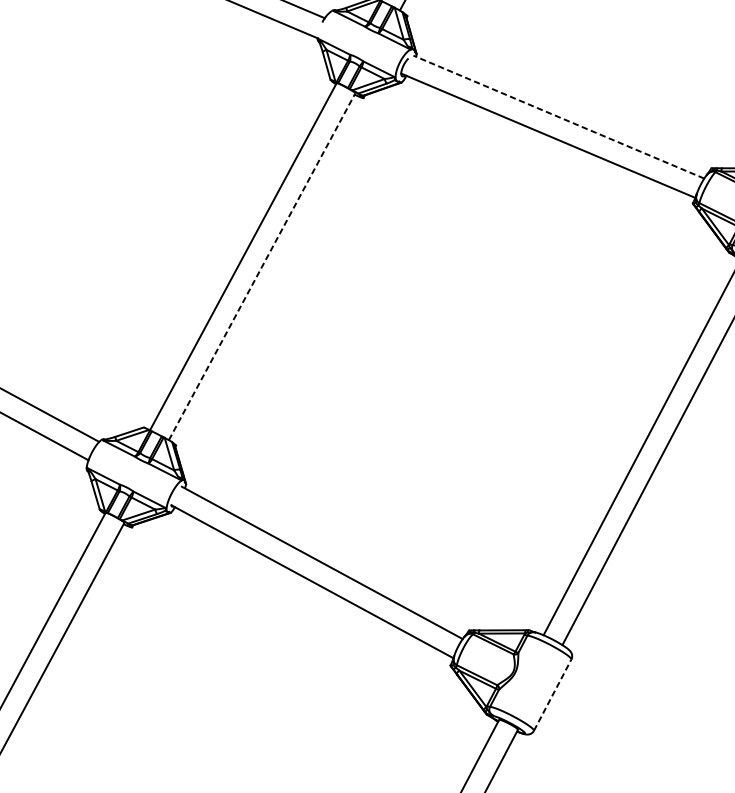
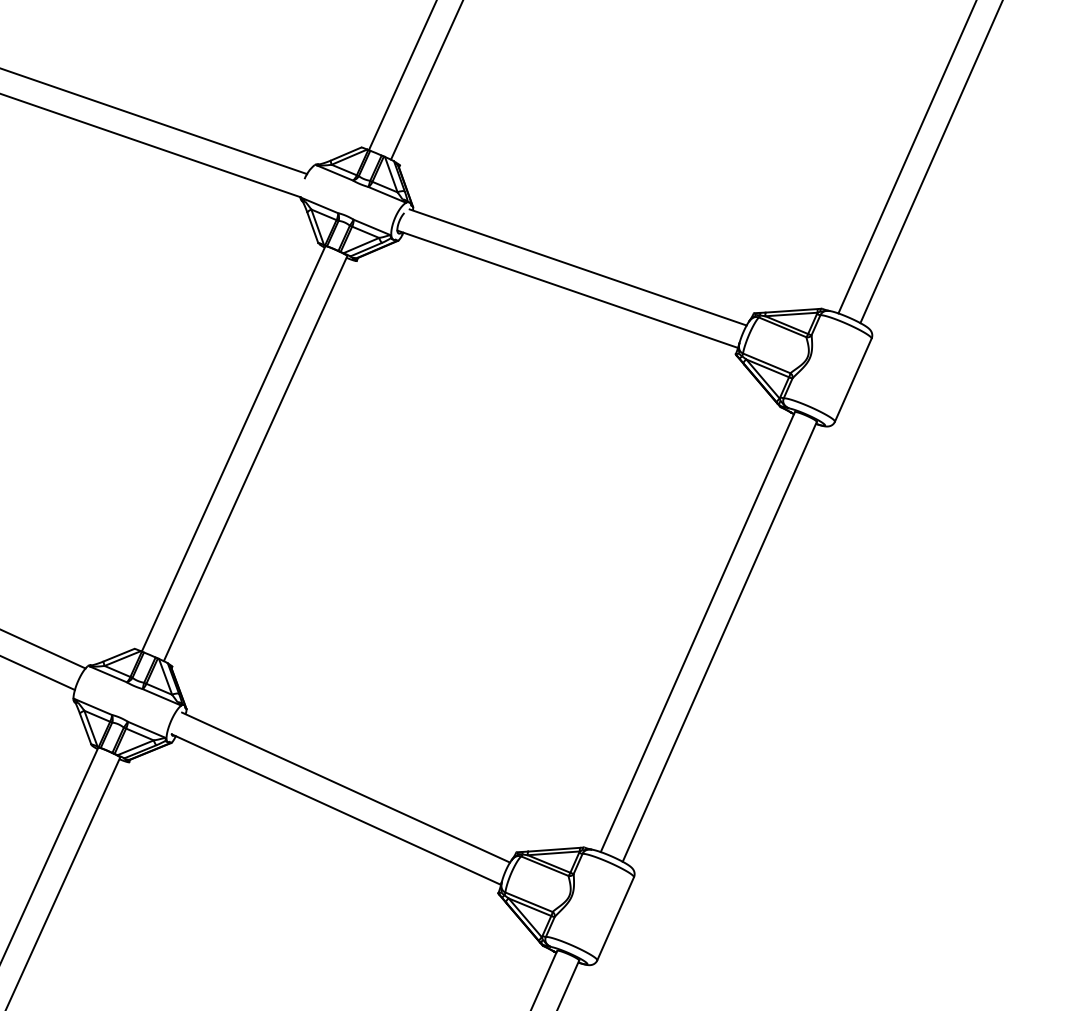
line: (558, 117) -> (577, 267), dashed -> solid
line: (262, 266) -> (255, 458), dashed -> solid
line: (552, 694) -> (615, 918), dashed -> solid

